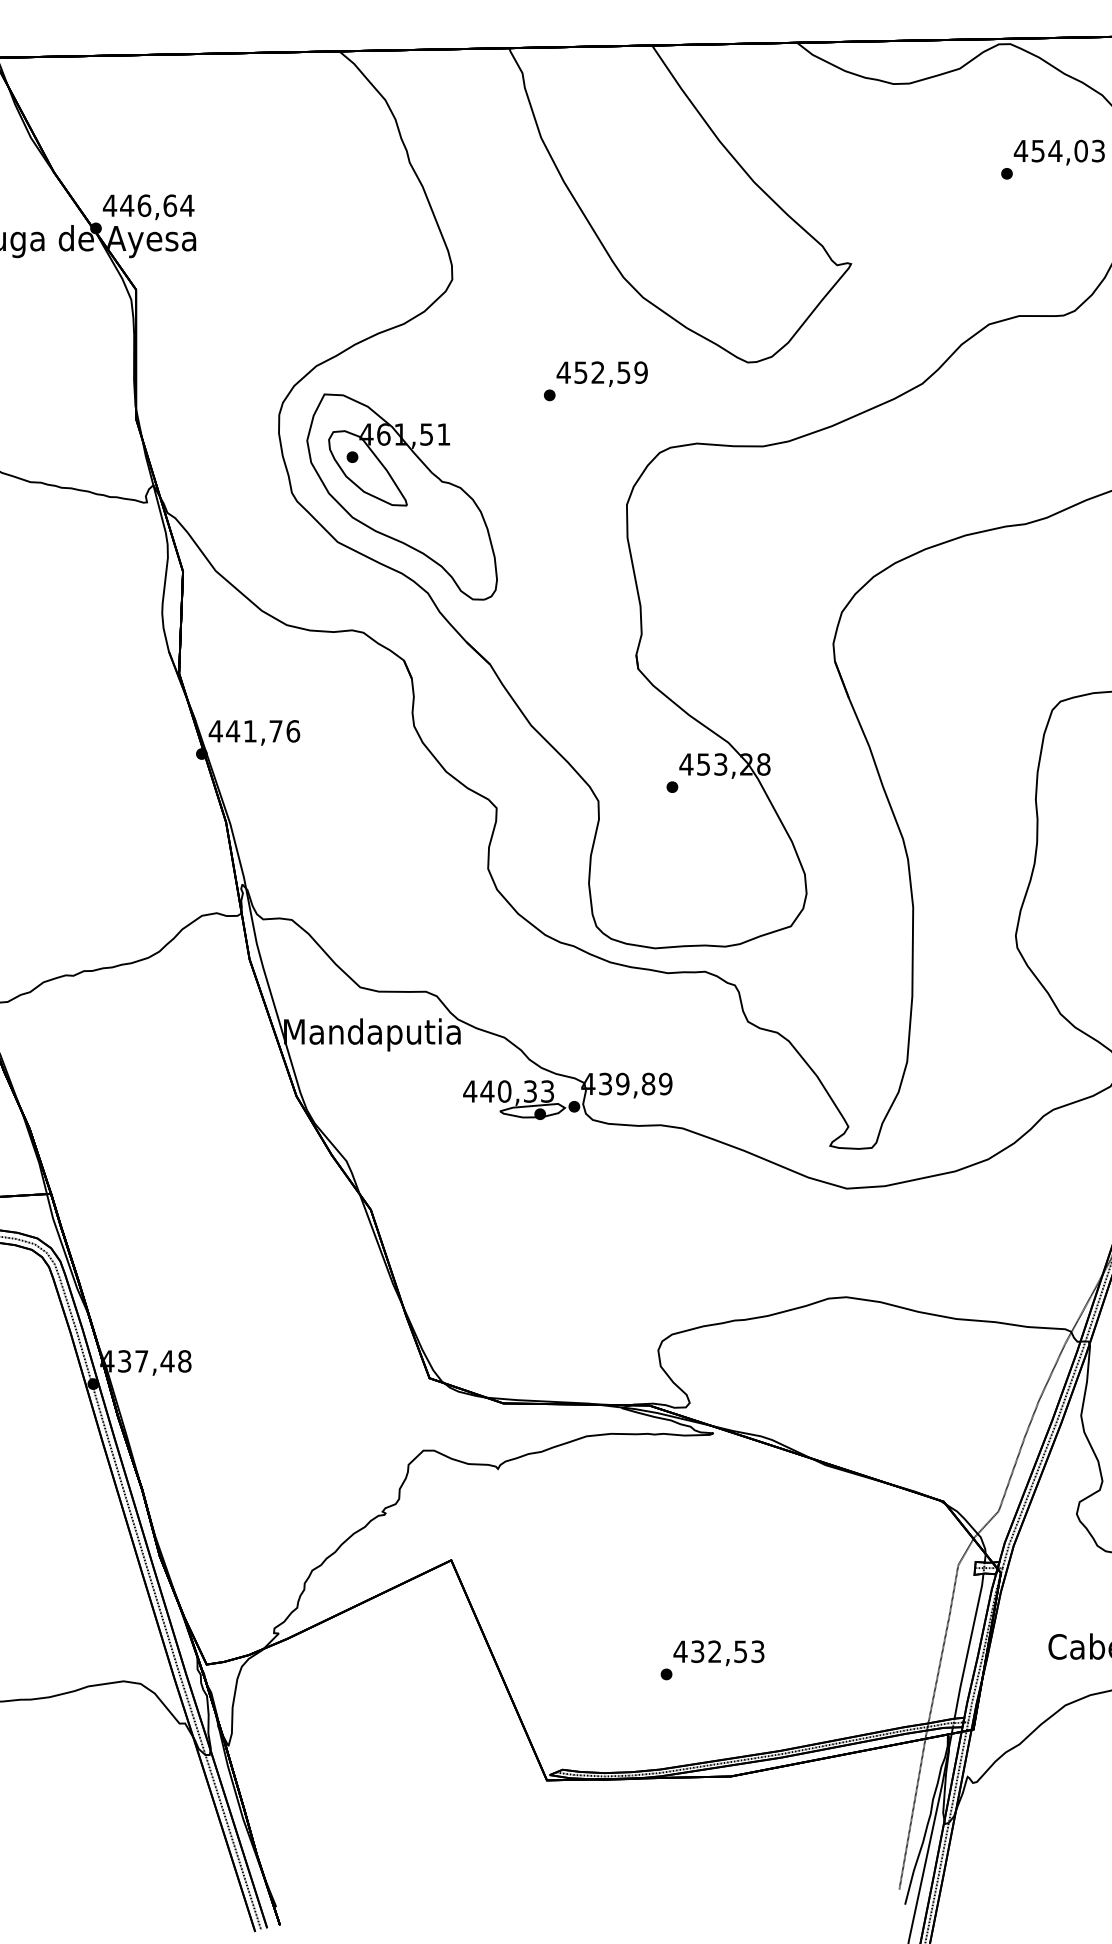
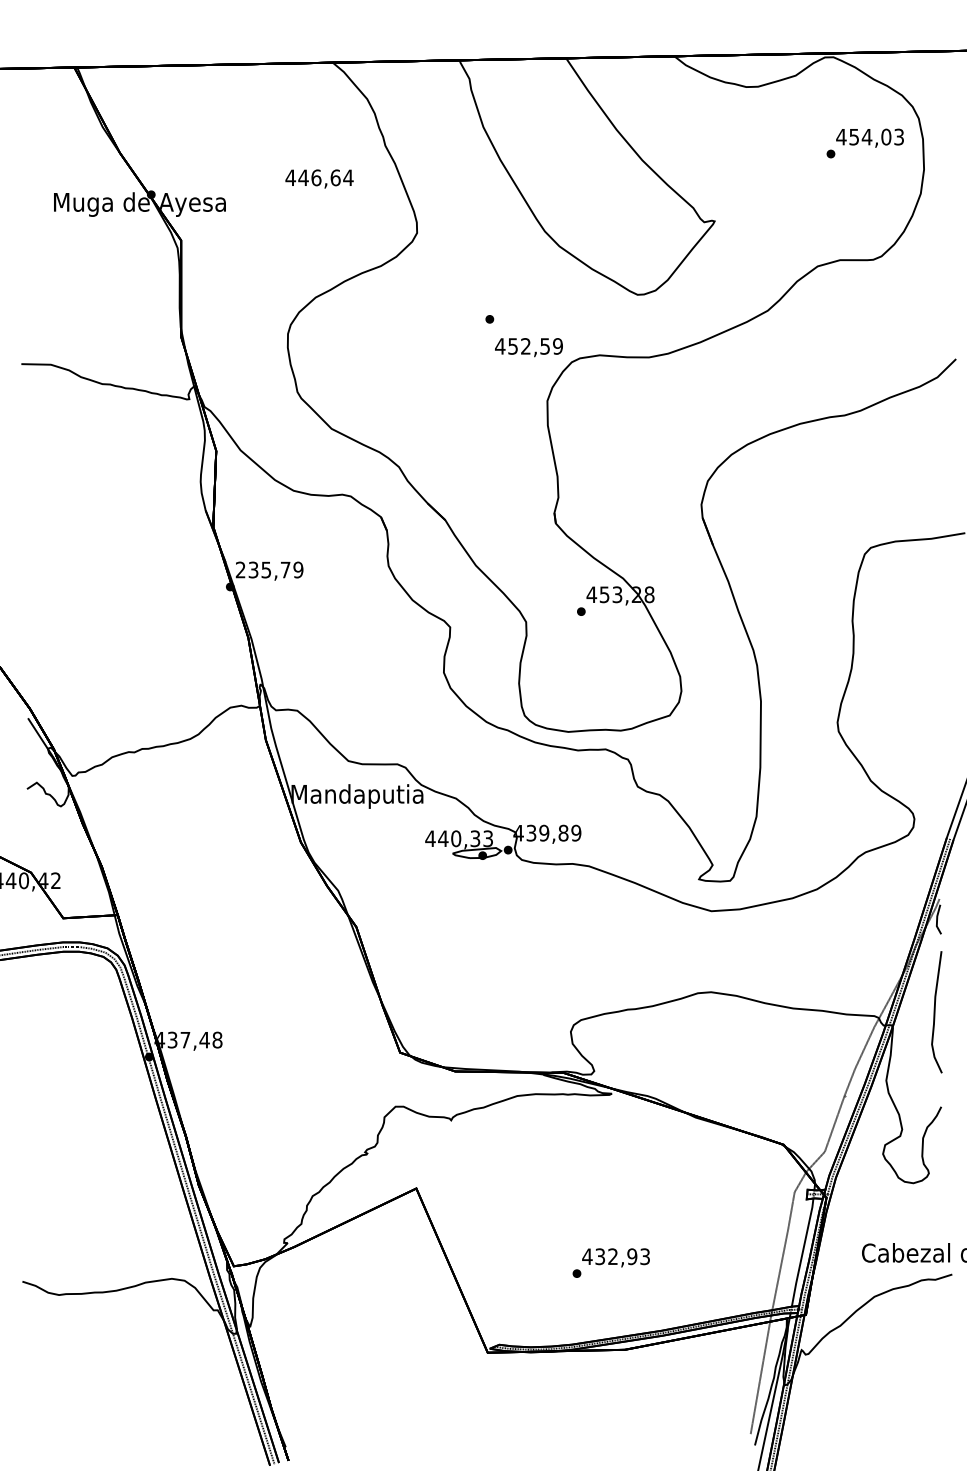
text: (148, 206) -> (319, 178), moved
text: (601, 374) -> (528, 347), moved
part: (401, 496) -> (379, 394), removed
text: (254, 730) -> (269, 569), 441,76 -> 235,79
text: (740, 1651) -> (632, 1256), 432,53 -> 432,93

